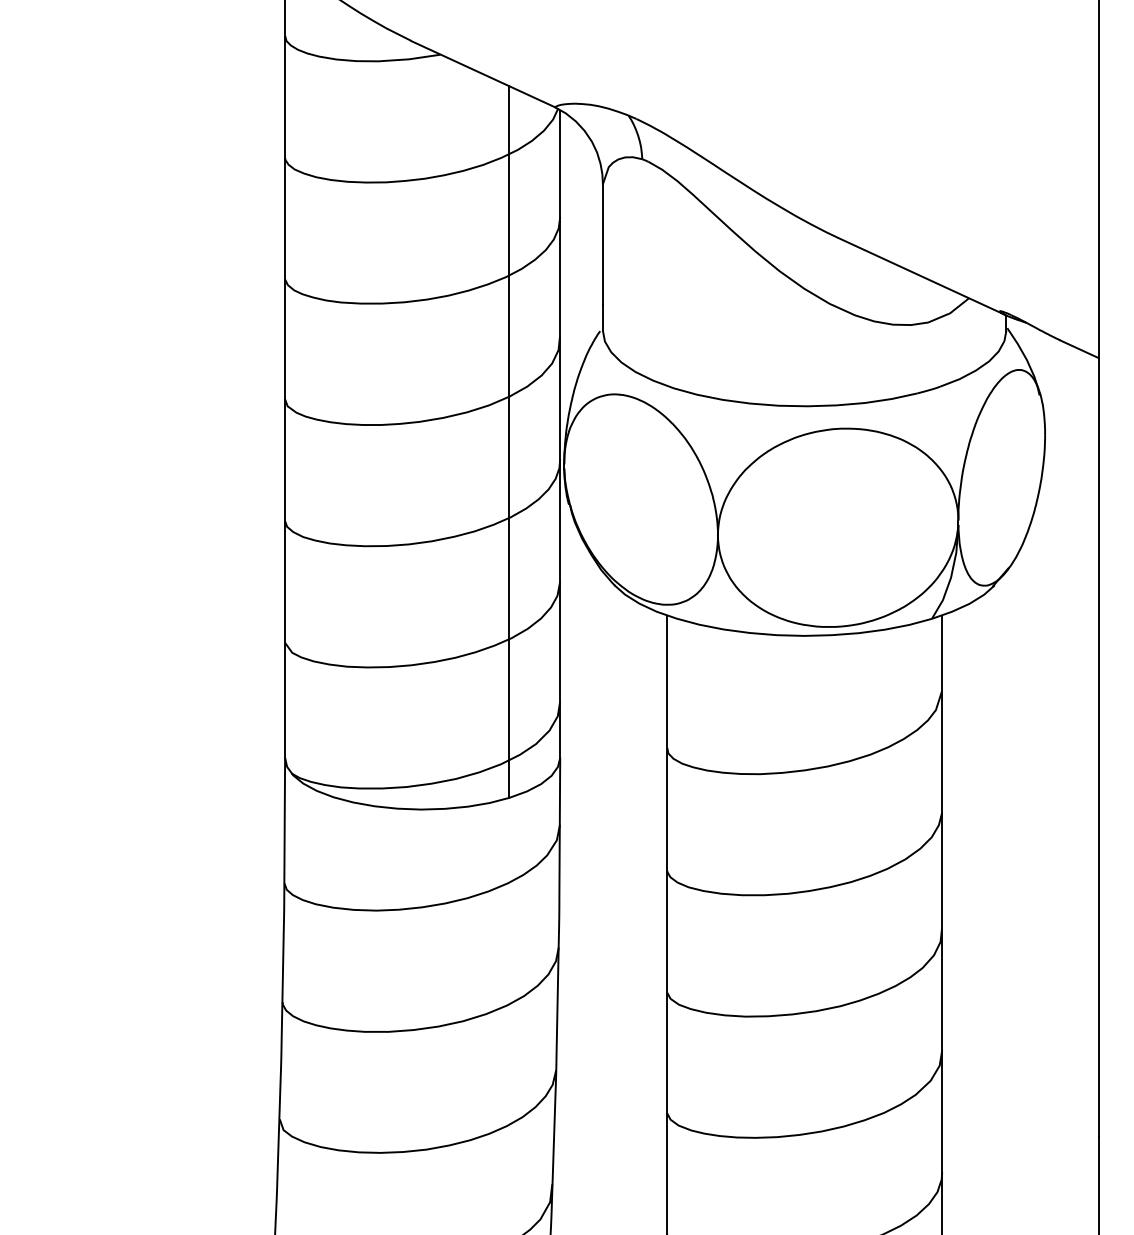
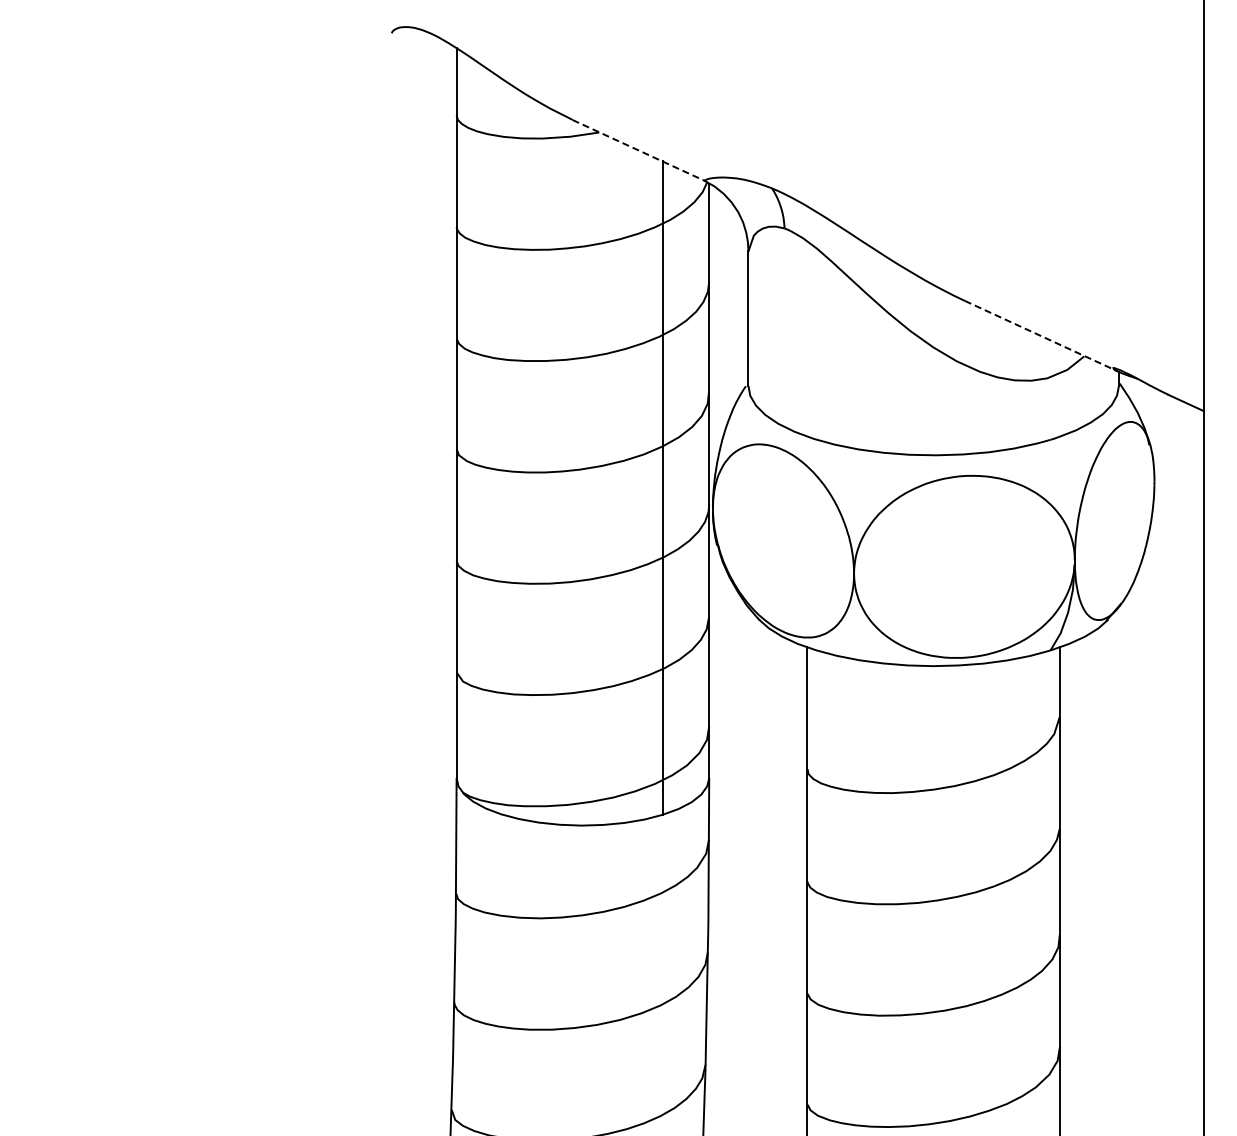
line: (483, 74) -> (638, 150), solid -> dashed
line: (922, 276) -> (1041, 336), solid -> dashed

